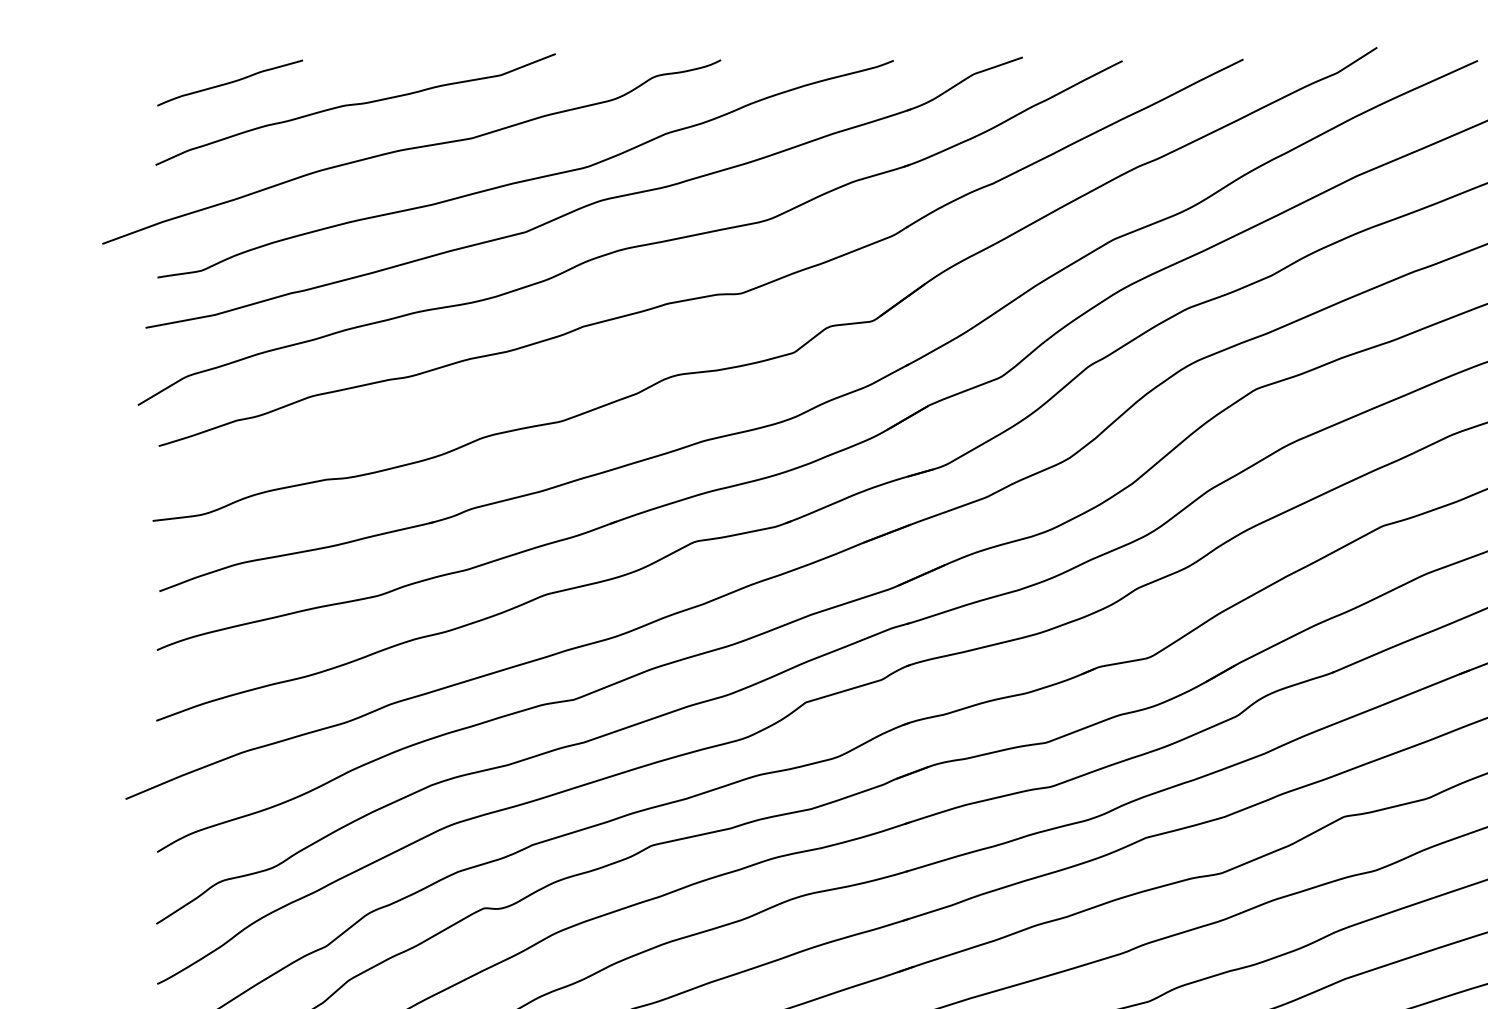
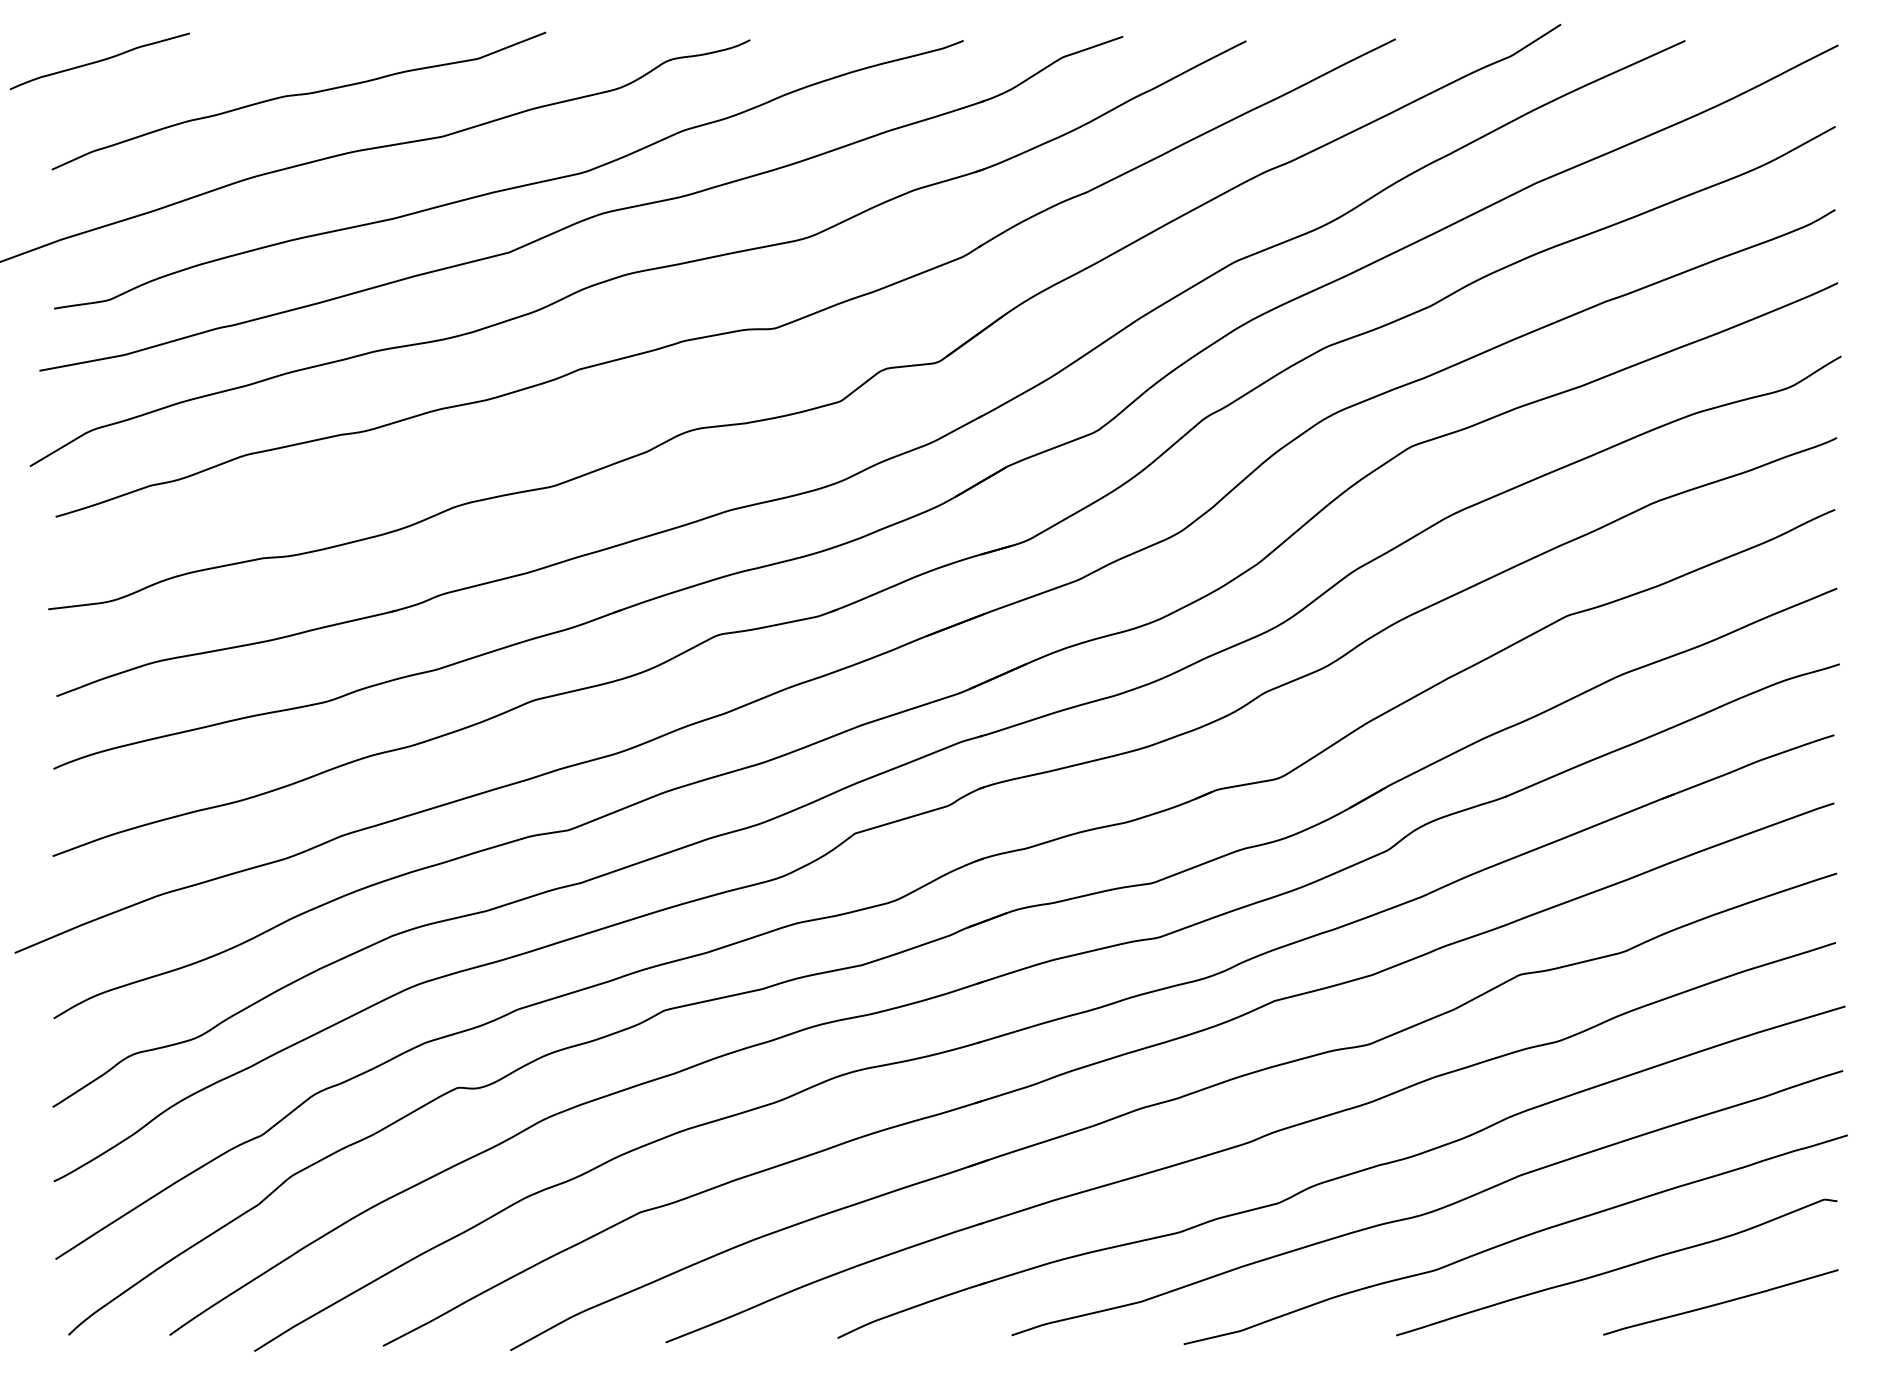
curve: (229, 83) -> (99, 61), moved

